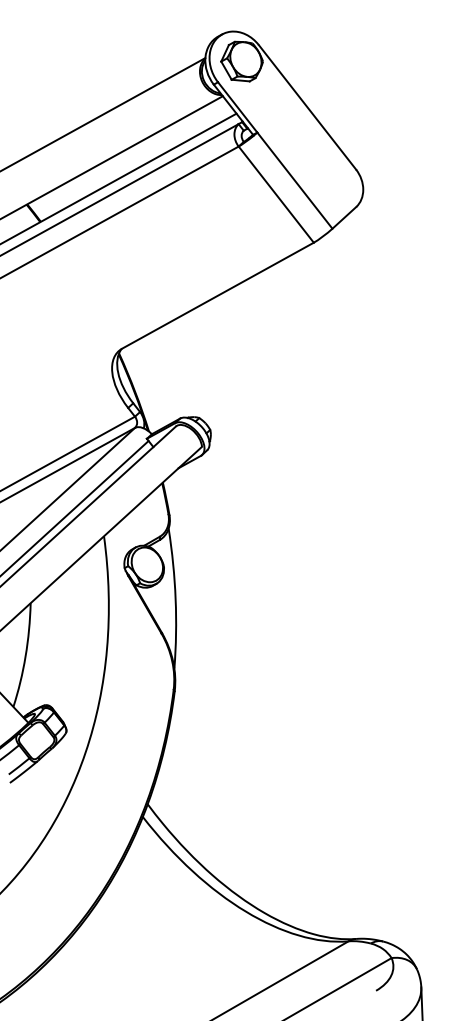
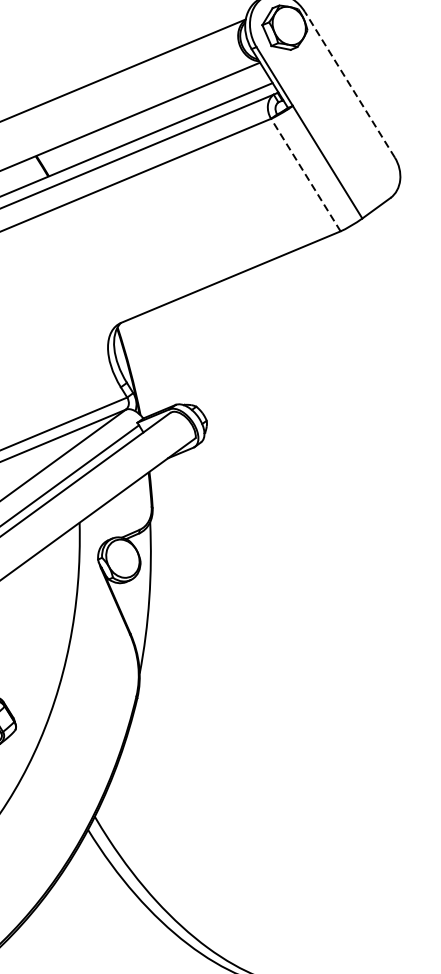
line: (307, 106) -> (350, 83), solid -> dashed
line: (275, 194) -> (305, 174), solid -> dashed

